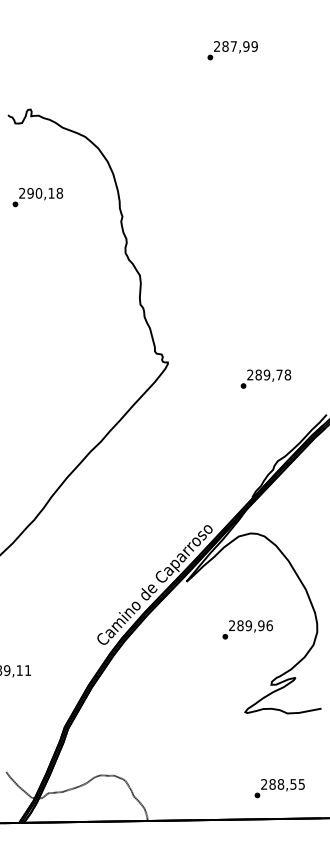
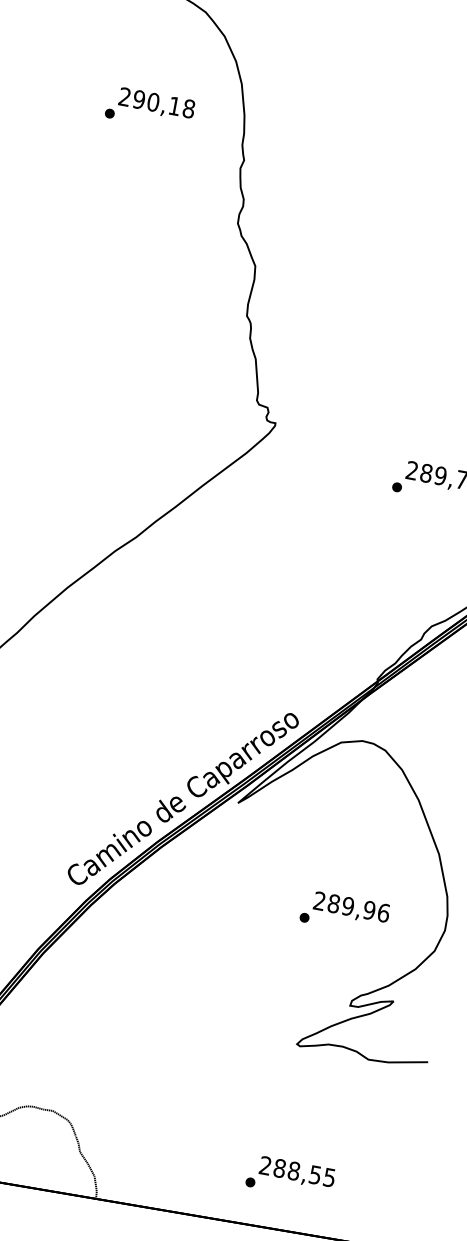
text: (37, 197) -> (149, 108), moved
text: (247, 629) -> (344, 912), moved
text: (279, 788) -> (290, 1177), moved

